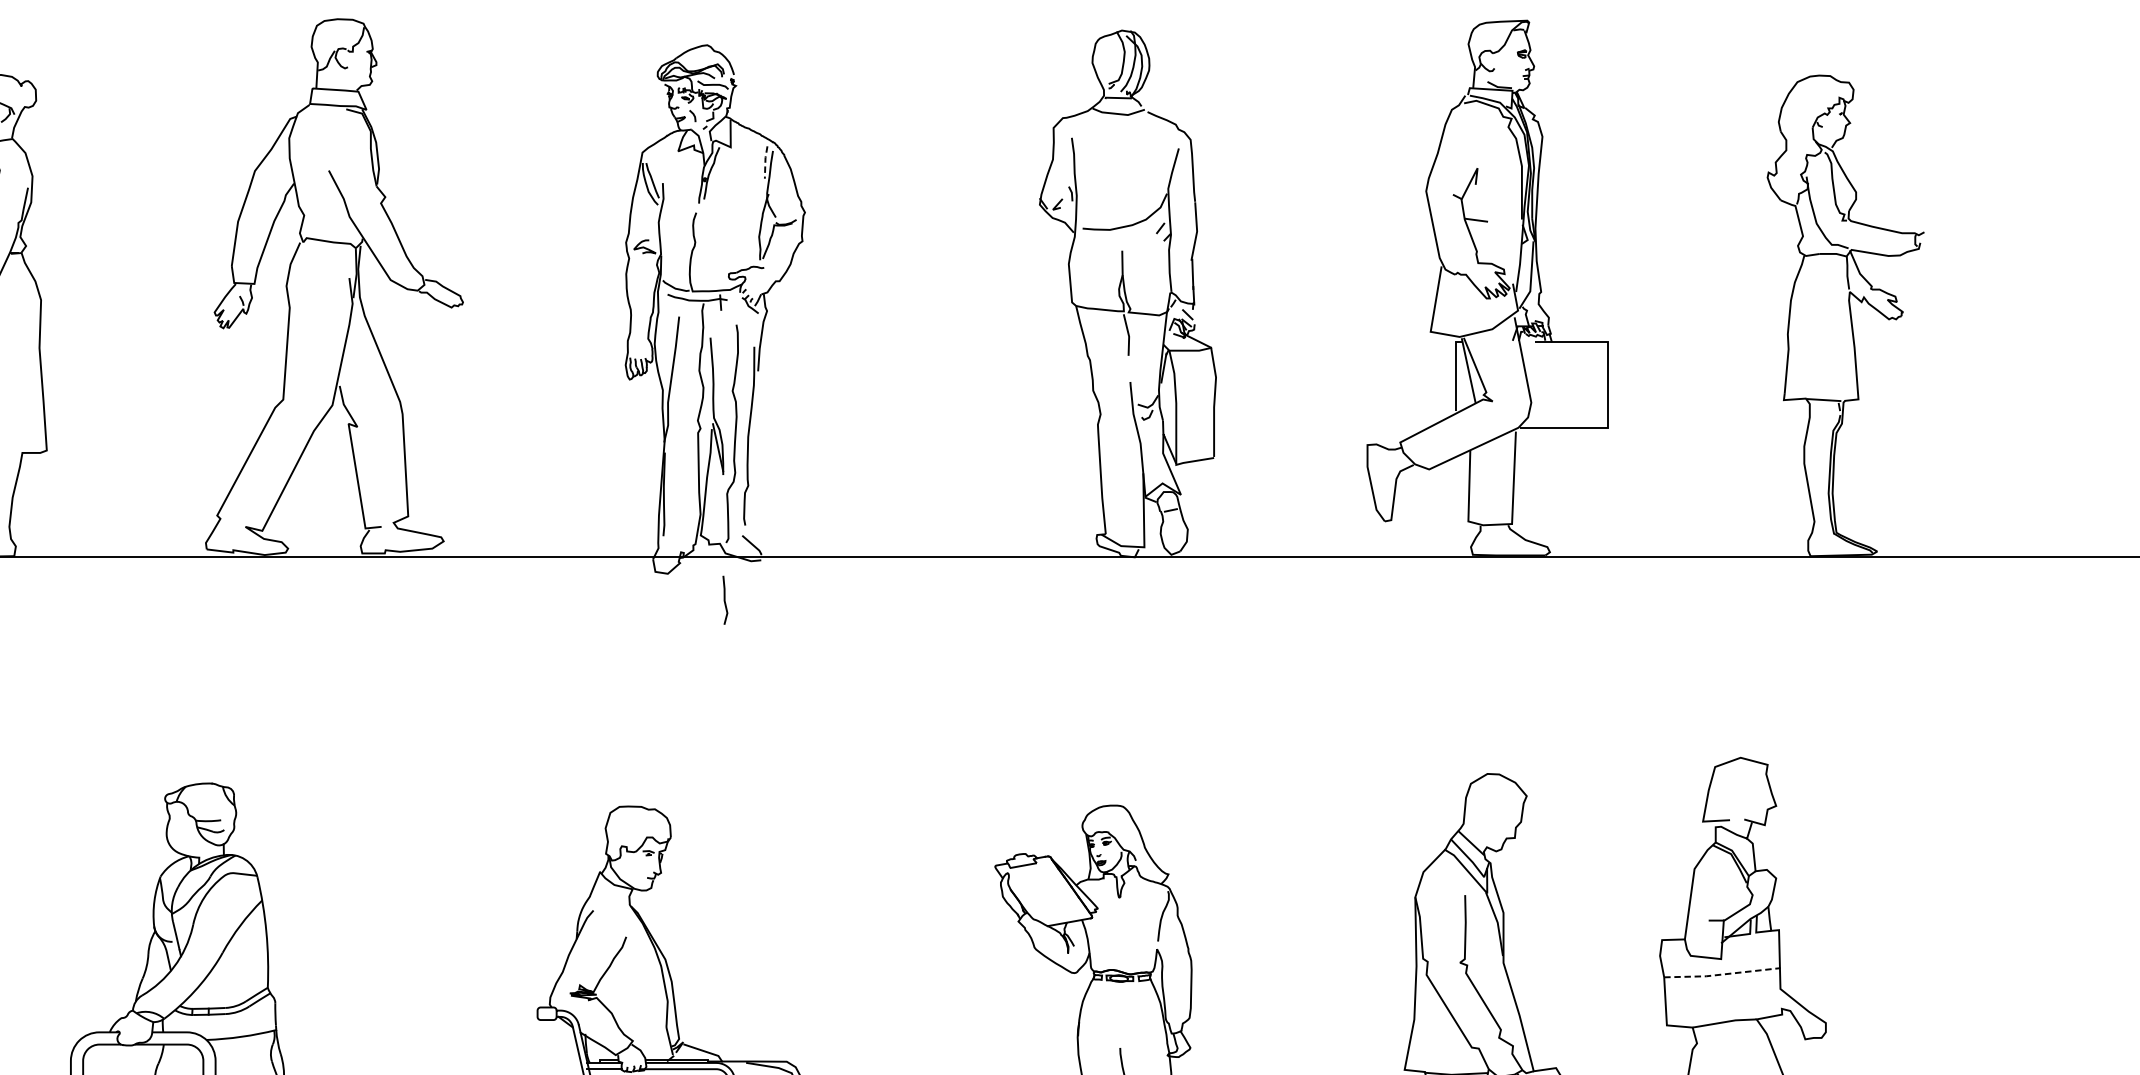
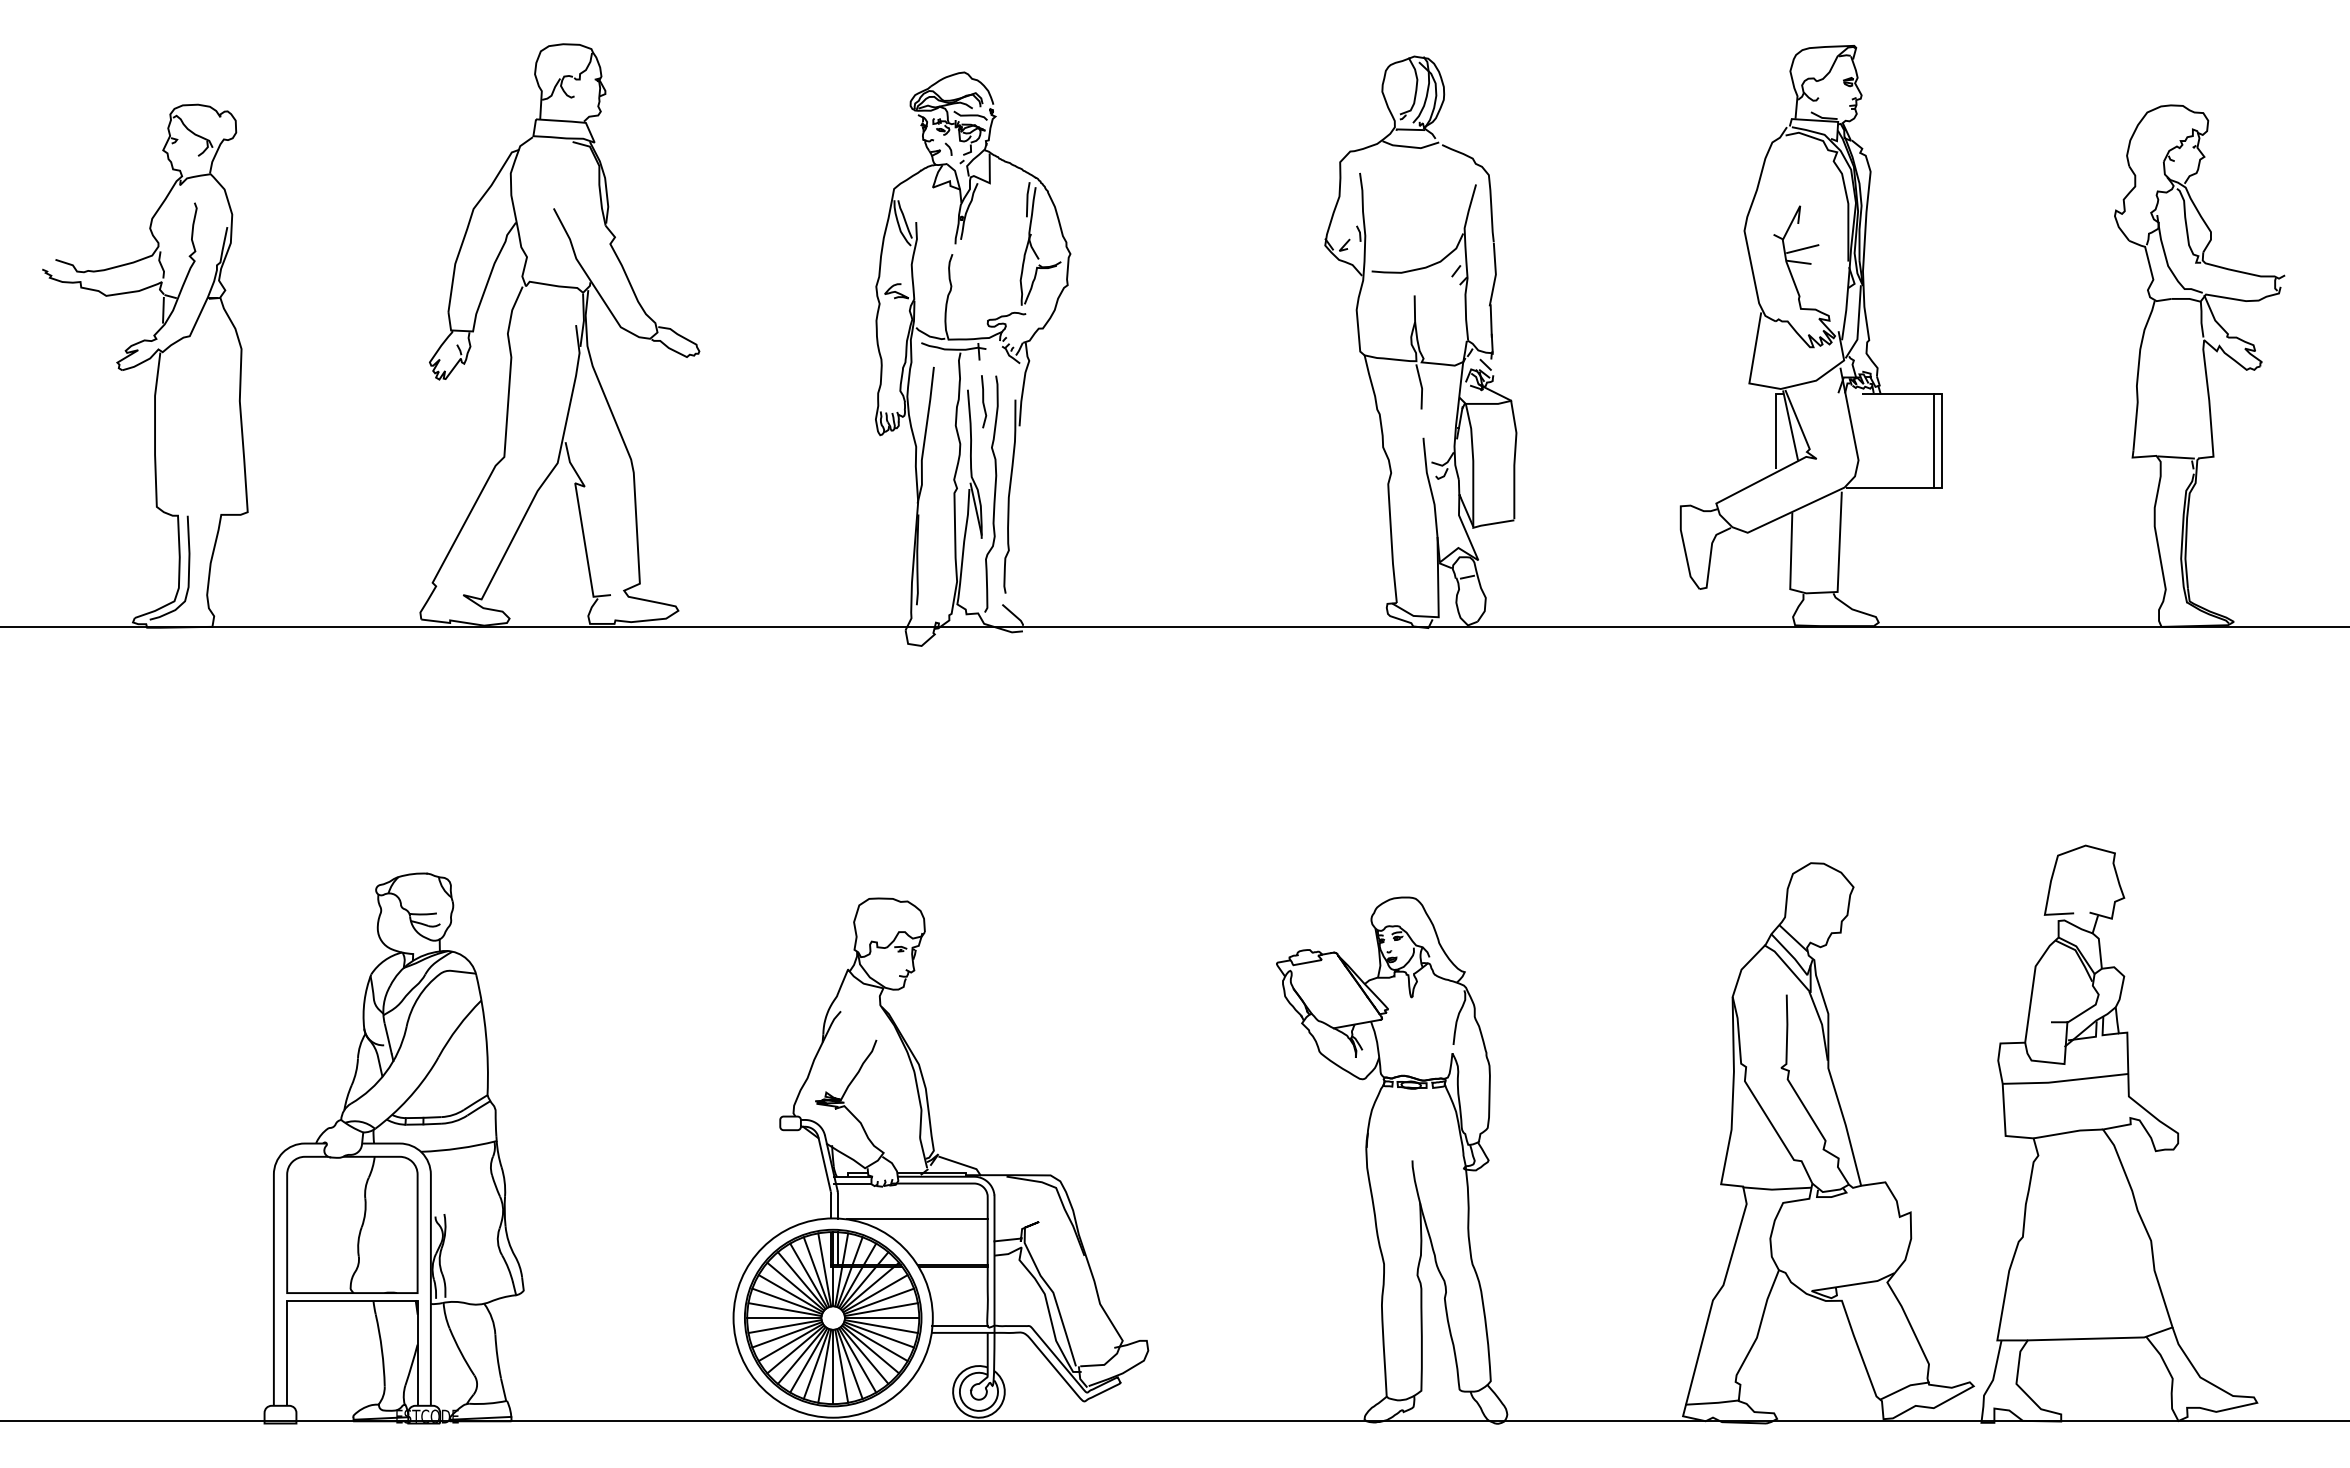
line: (765, 162) -> (1027, 199), dashed -> solid
line: (1479, 208) -> (1802, 249), added
line: (1600, 384) -> (1933, 440), added
line: (725, 600) -> (984, 401), moved
line: (1722, 974) -> (2066, 1080), dashed -> solid

